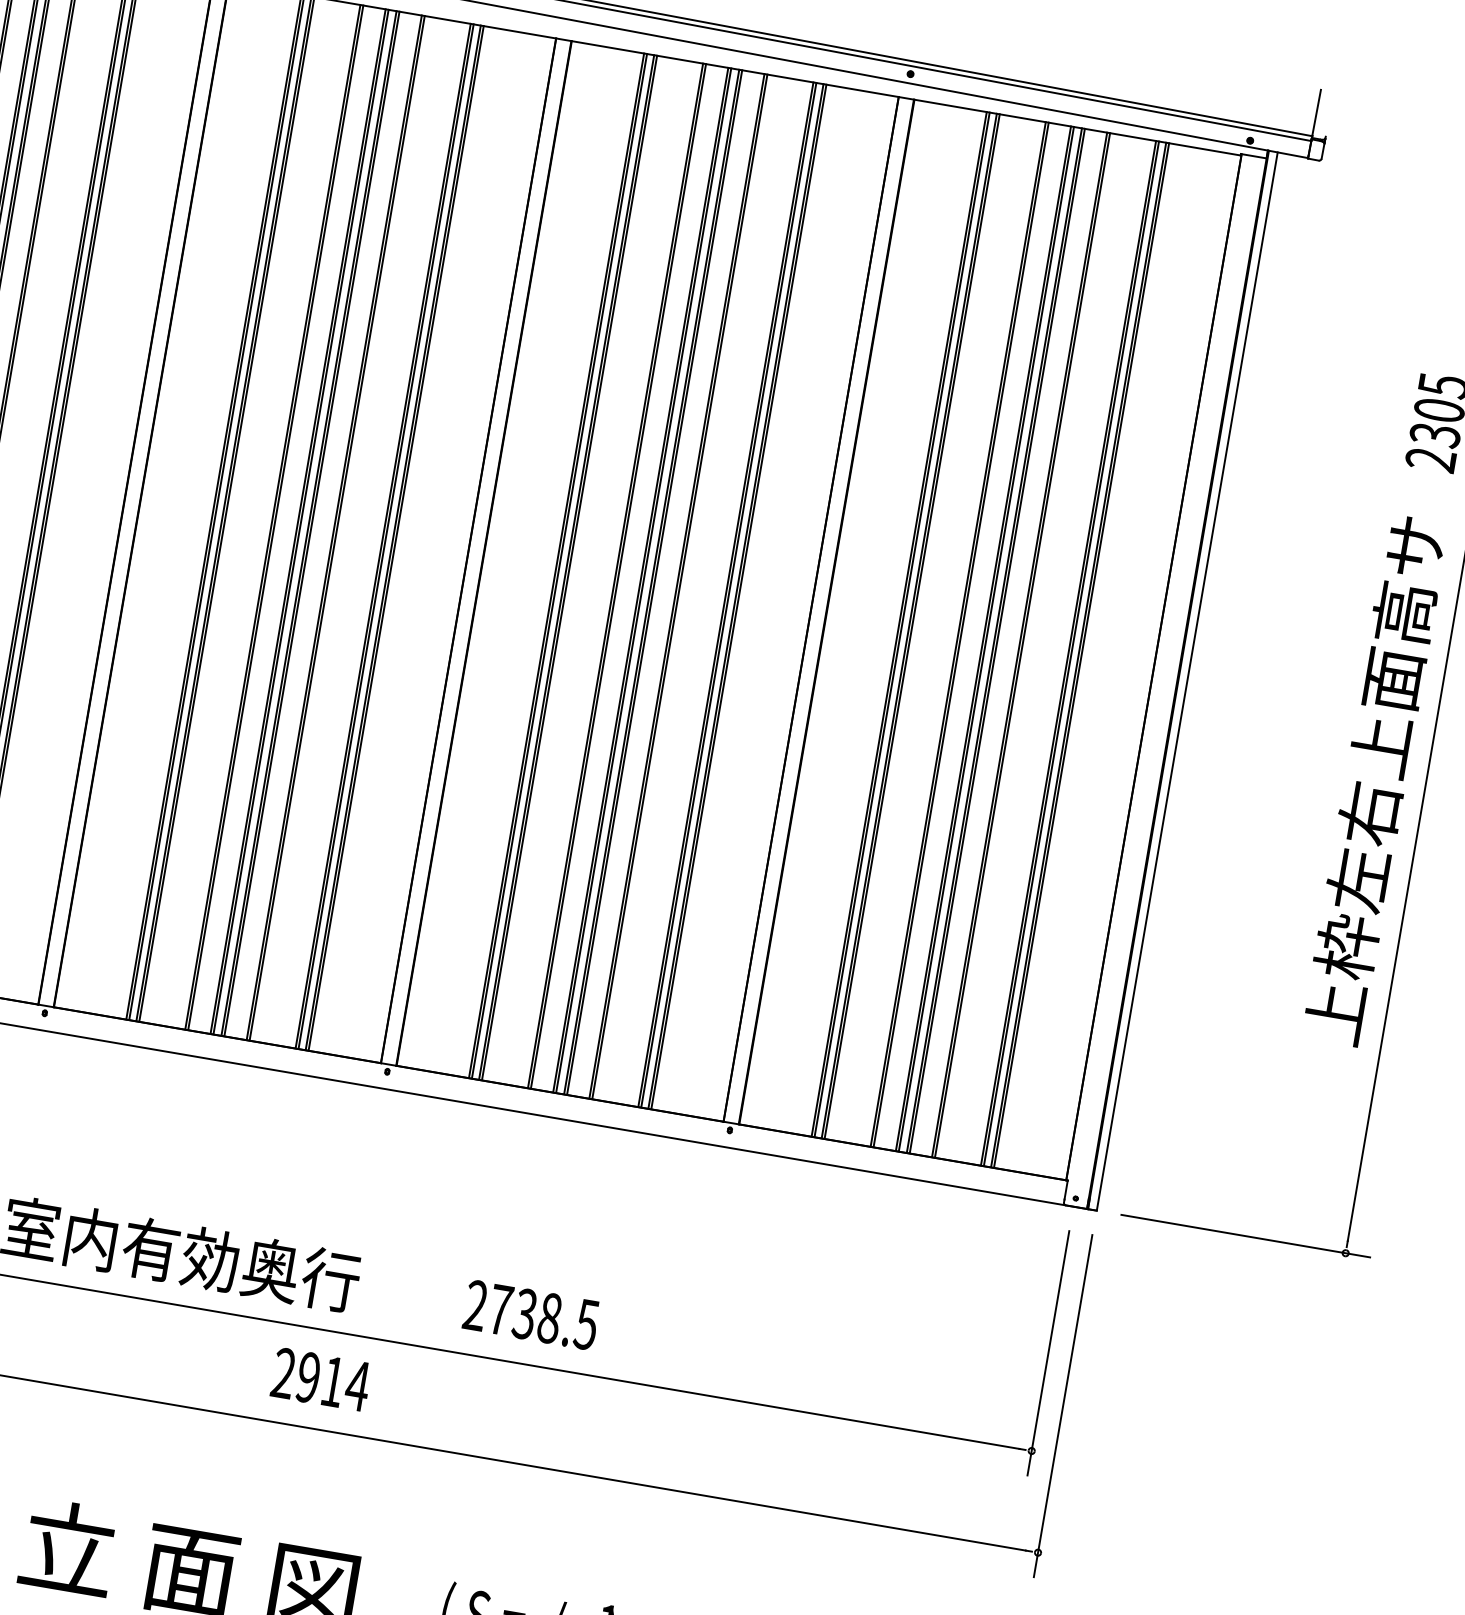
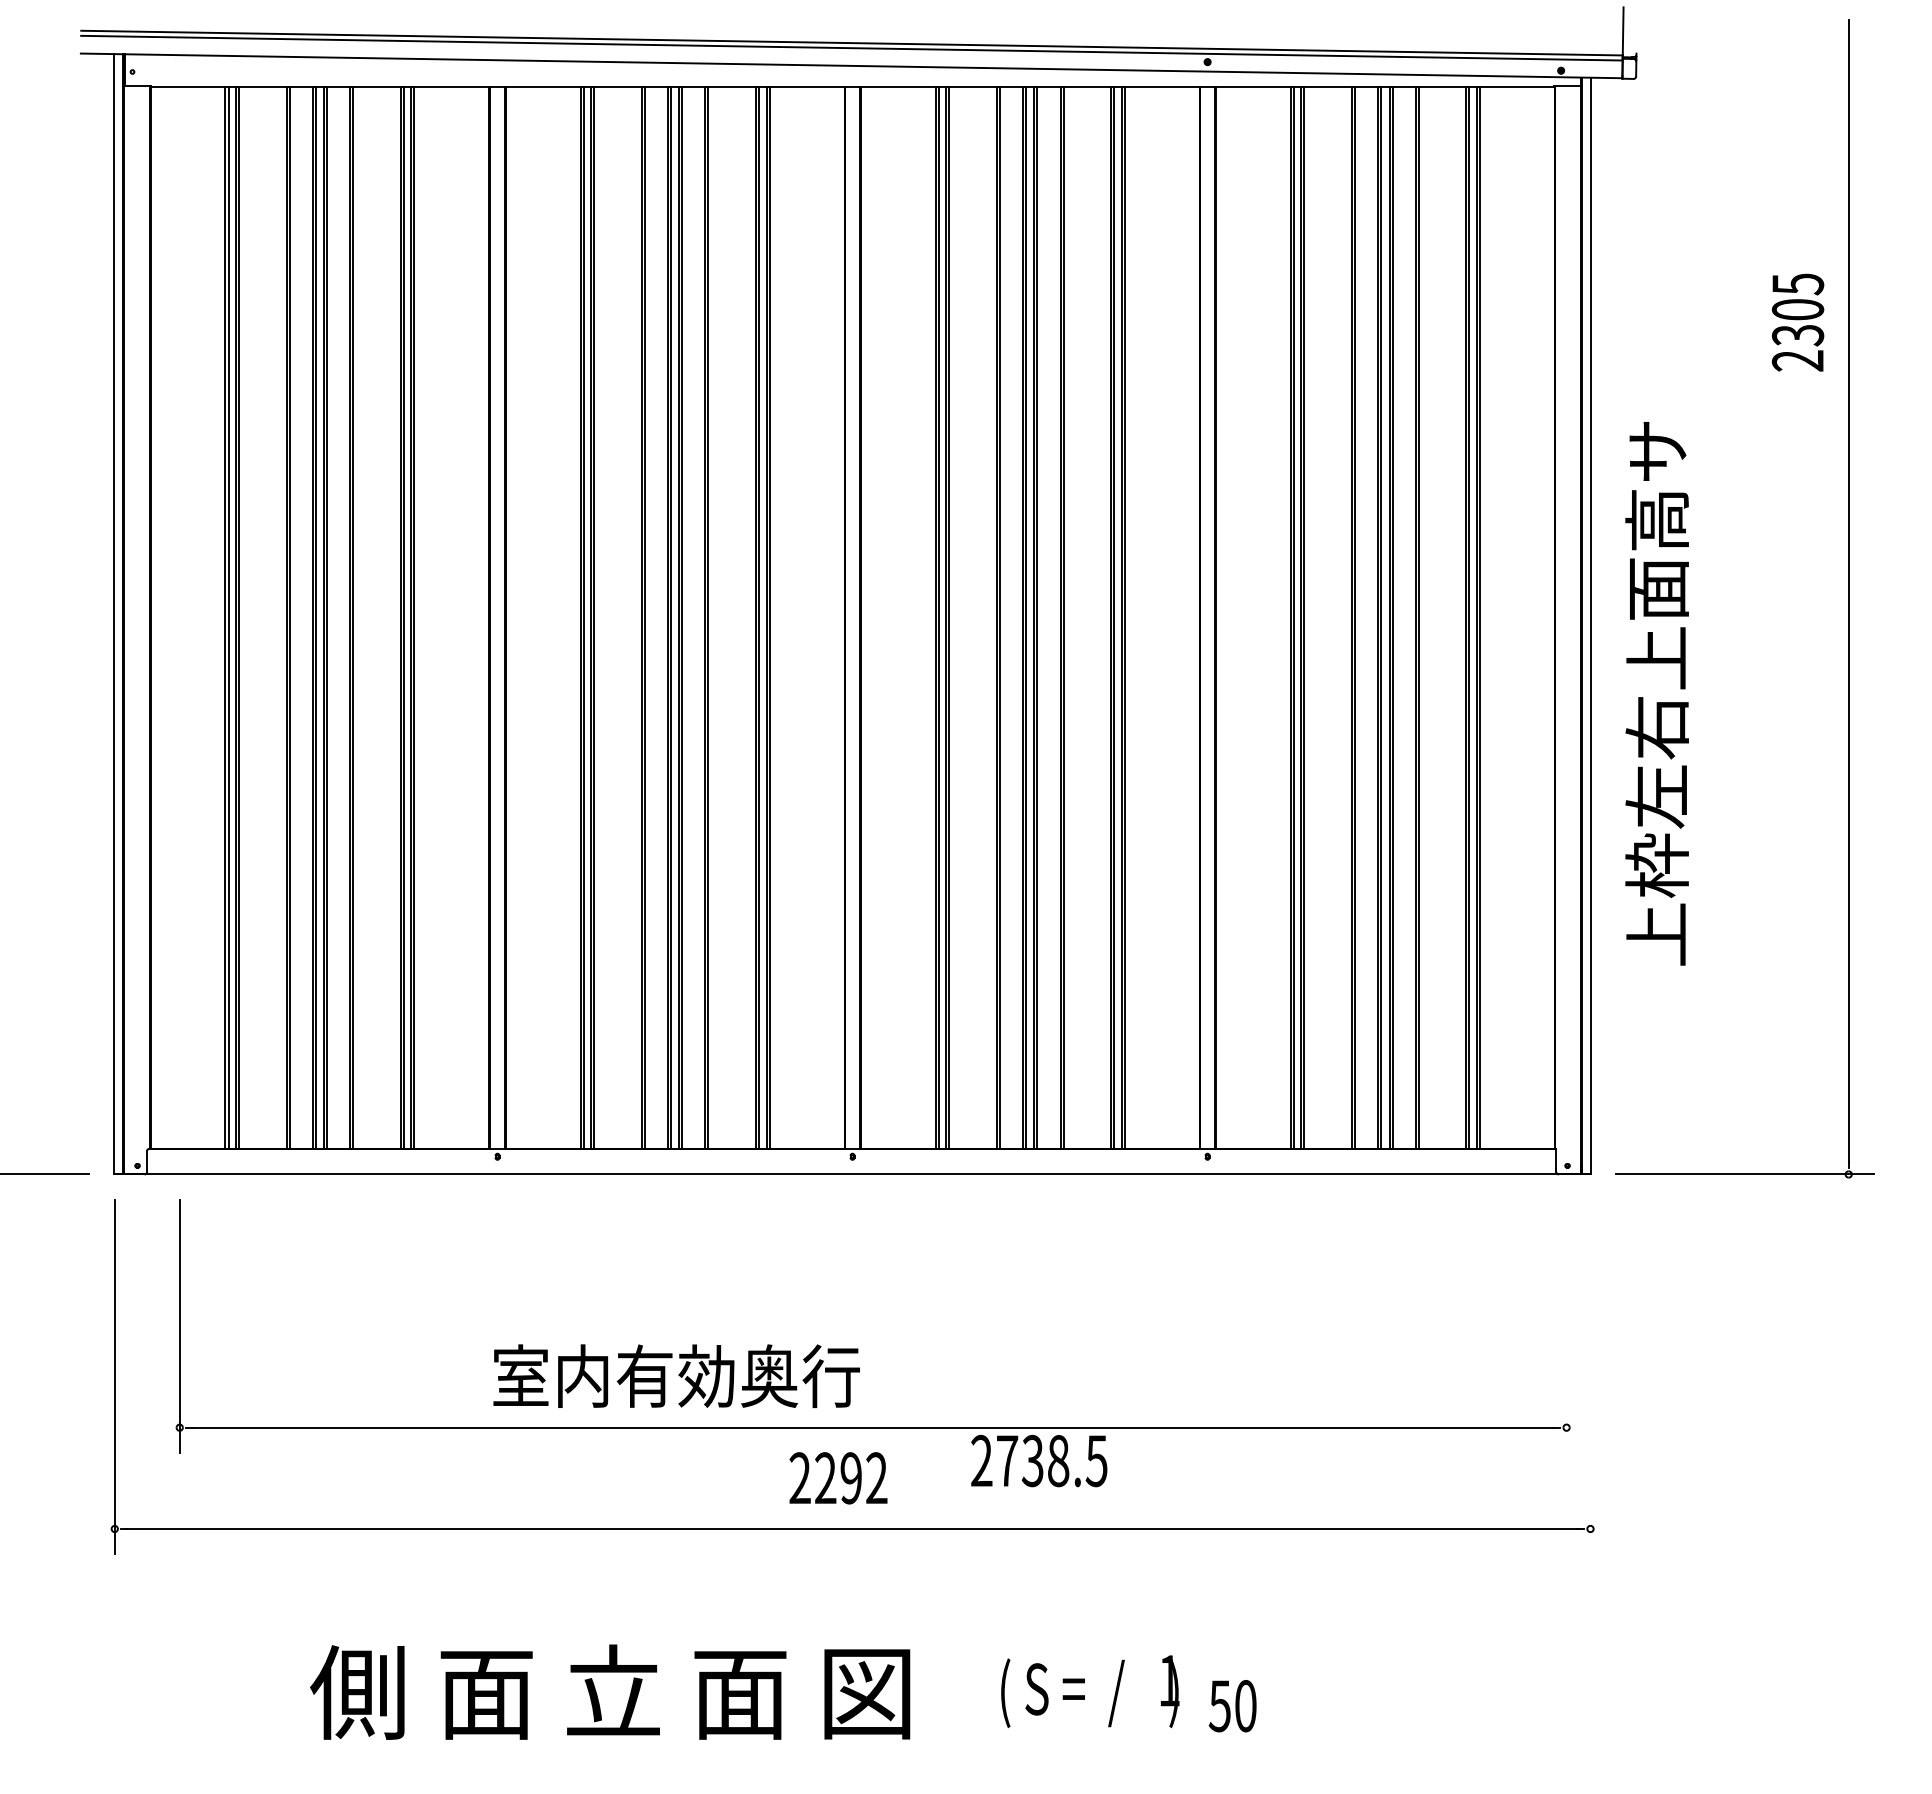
text: (1374, 780) -> (1656, 693), moved
text: (531, 1314) -> (1039, 1460), moved
line: (1048, 1353) -> (1566, 1326), removed
text: (333, 1382) -> (851, 1478), 2914 -> 2292
line: (1063, 1405) -> (1590, 1376), removed

